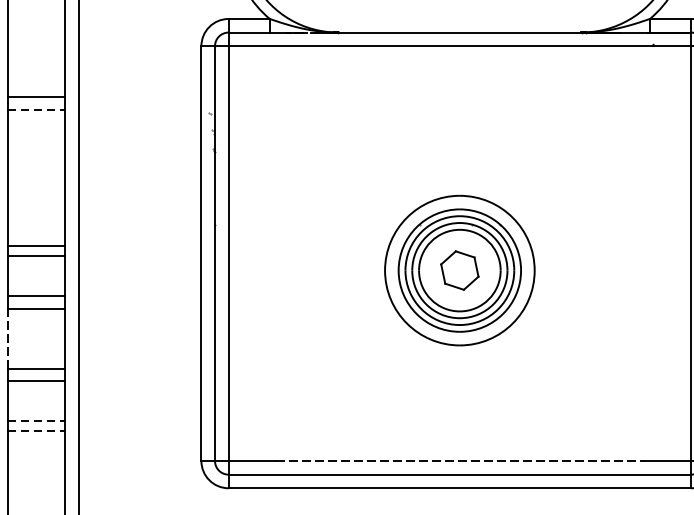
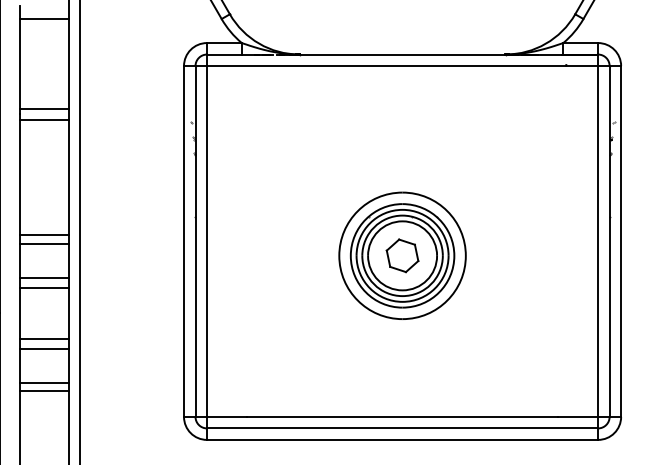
line: (37, 110) -> (45, 120), dashed -> solid
line: (8, 337) -> (20, 312), dashed -> solid
line: (37, 421) -> (45, 383), dashed -> solid
line: (37, 431) -> (45, 391), dashed -> solid
line: (460, 460) -> (403, 416), dashed -> solid

